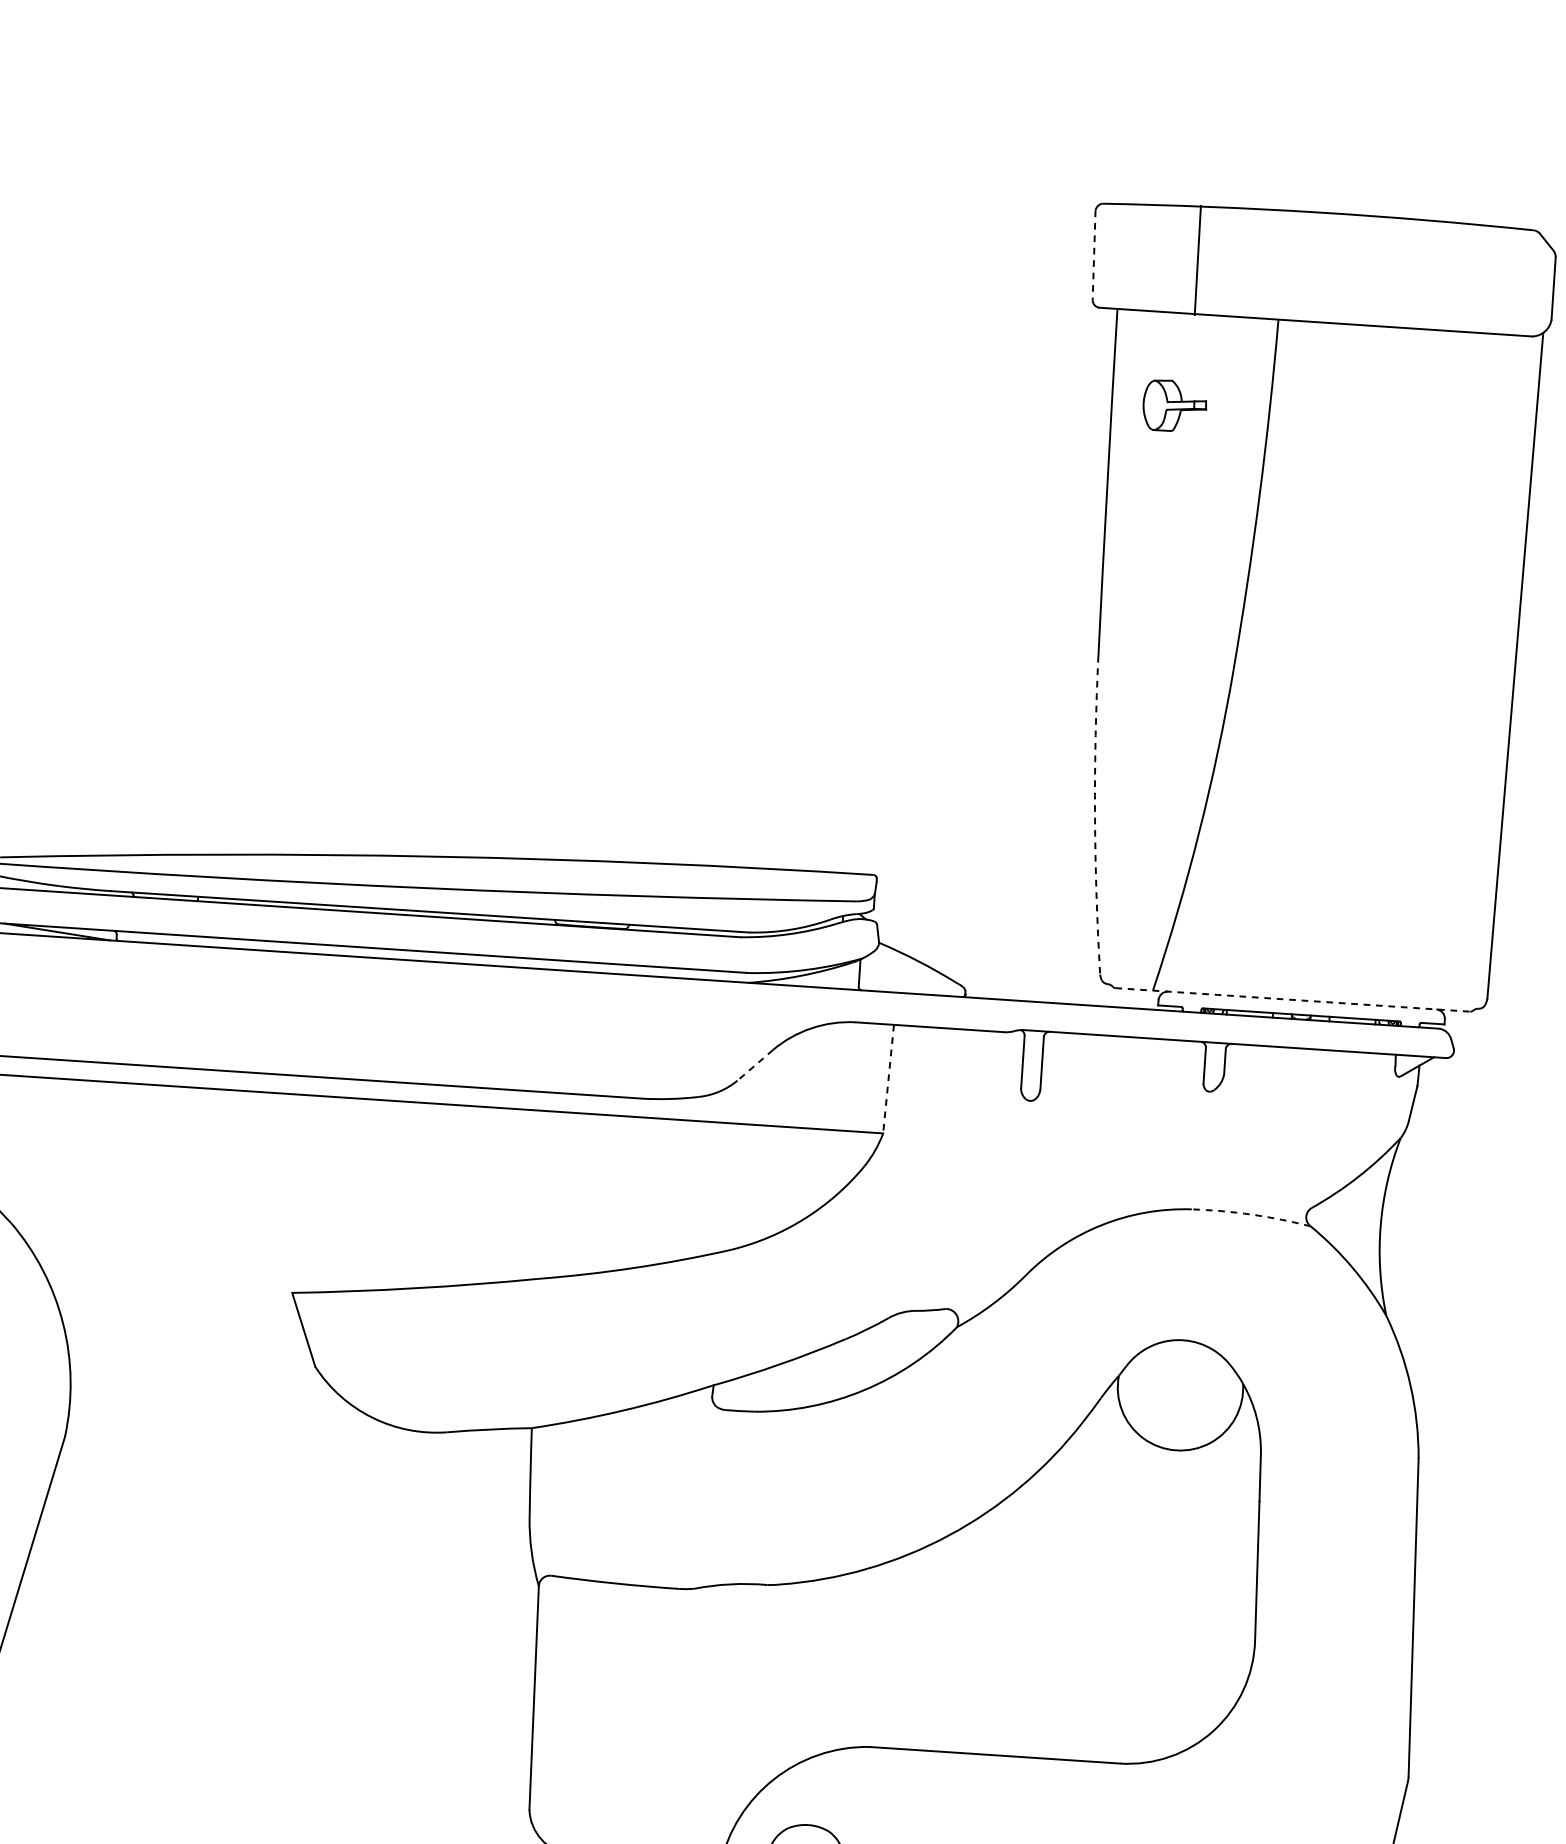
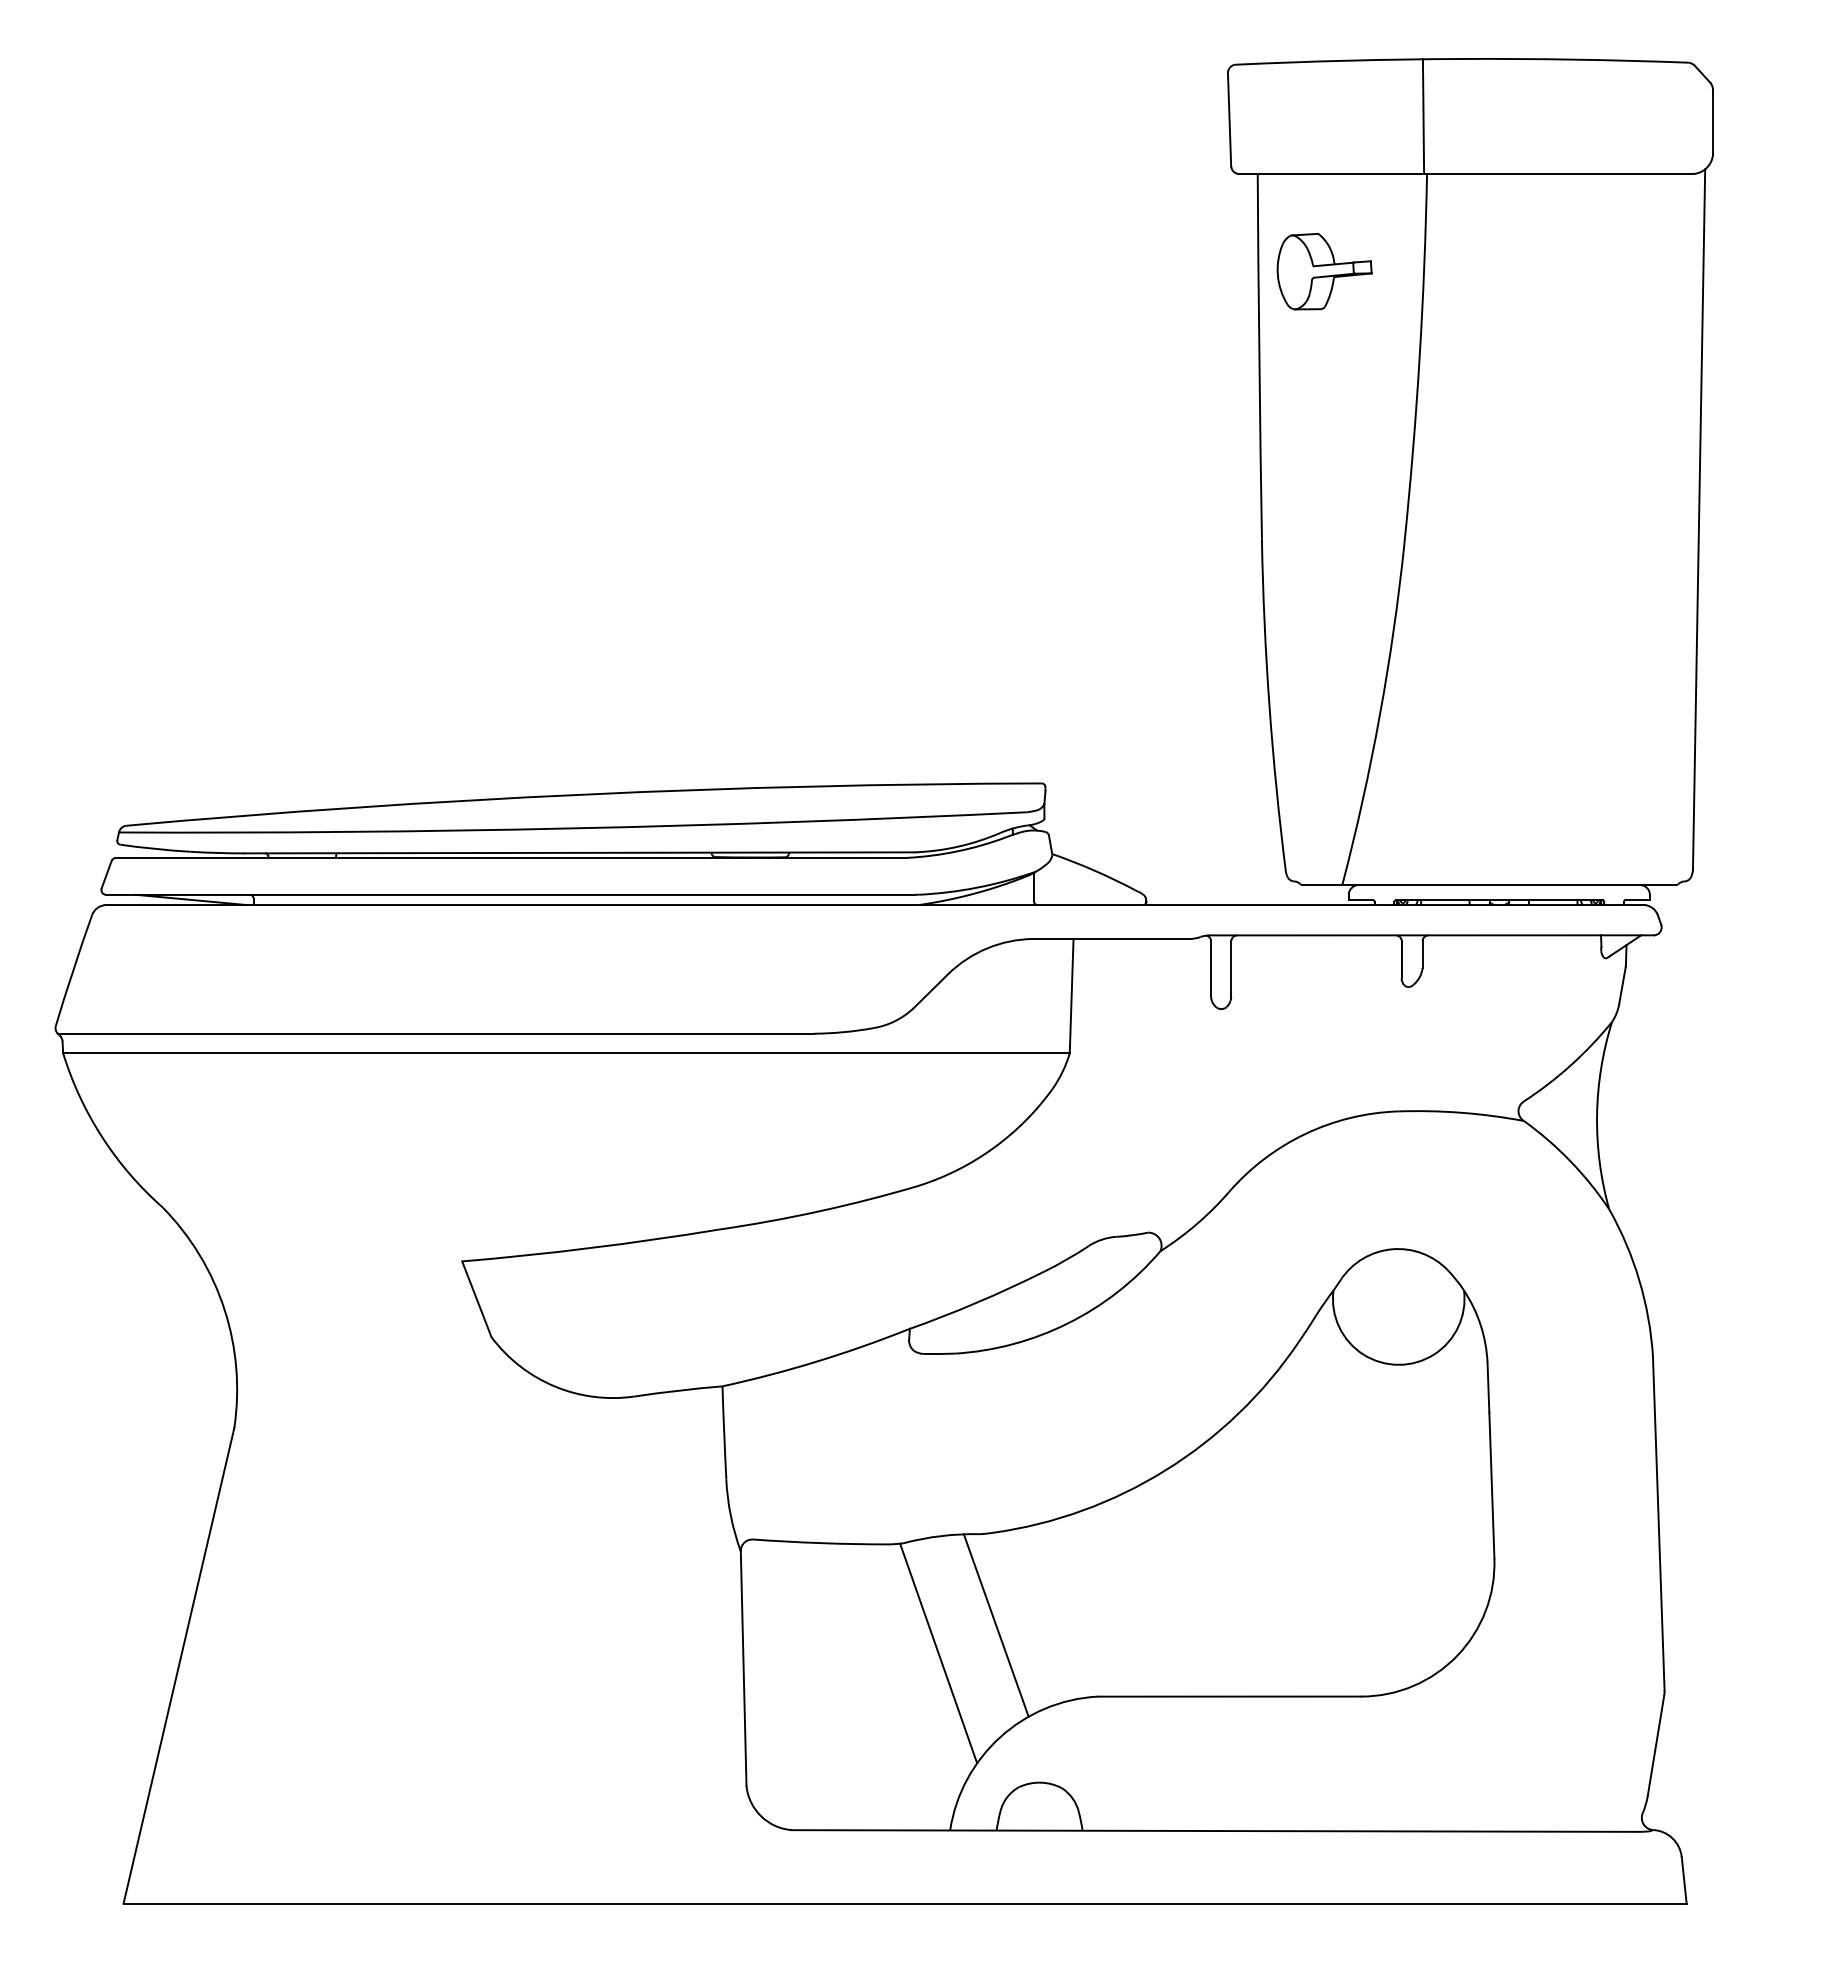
line: (1093, 256) -> (1229, 120), dashed -> solid
line: (1197, 260) -> (1423, 116), moved
part: (1174, 405) -> (1324, 271), size x1.43
arc: (1095, 815) -> (1269, 705), dashed -> solid
line: (1292, 1000) -> (1489, 885), dashed -> solid
line: (755, 1065) -> (931, 991), dashed -> solid
line: (888, 1079) -> (1071, 996), dashed -> solid
arc: (1251, 1214) -> (1461, 1112), dashed -> solid
line: (776, 1672) -> (995, 1625), added
line: (720, 1695) -> (938, 1653), added

